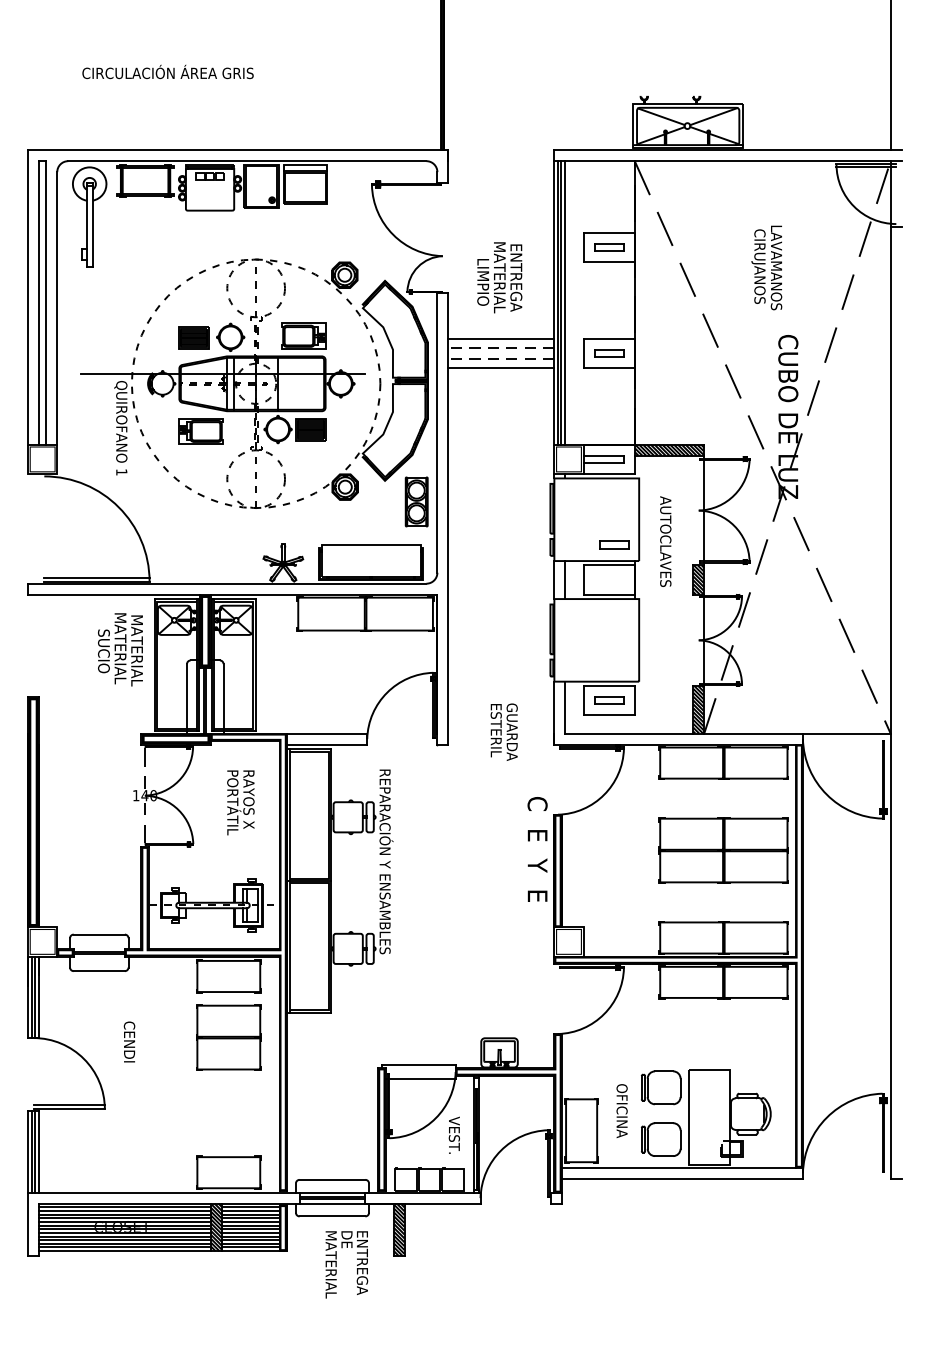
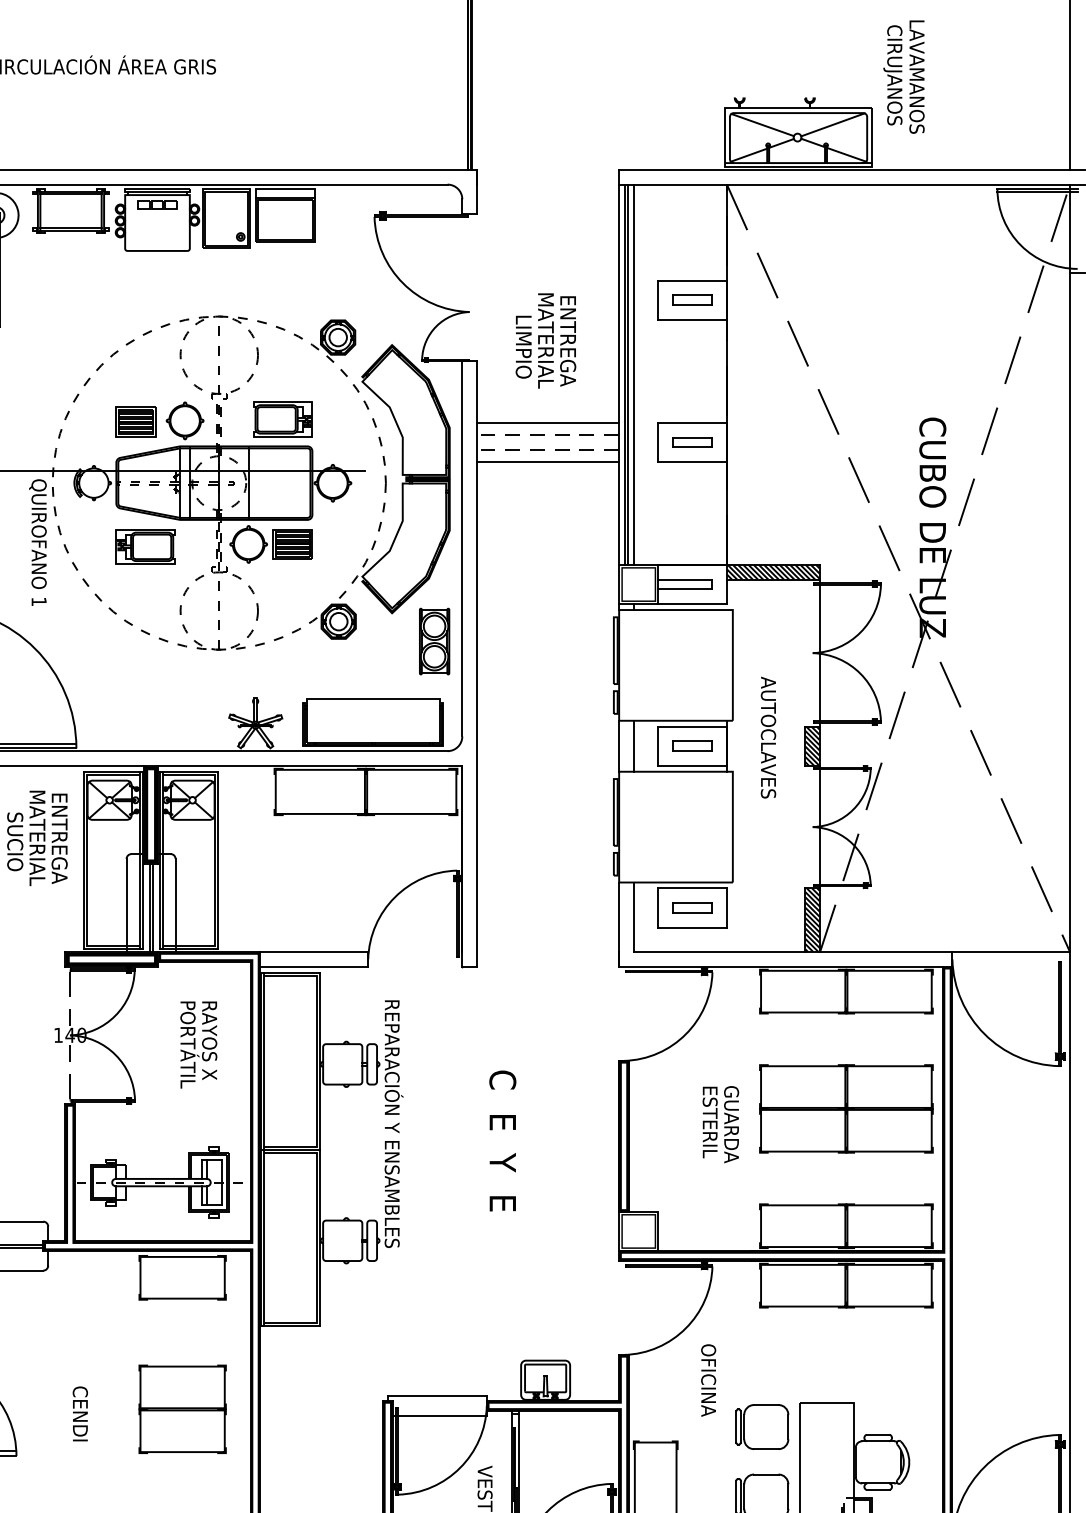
text: (766, 267) -> (903, 76), moved
text: (665, 541) -> (768, 737), moved
part: (614, 544) -> (693, 745), moved
text: (137, 651) -> (60, 842), MATERIAL -> ENTREGA
text: (503, 731) -> (719, 1123), moved
text: (537, 849) -> (502, 1141), moved
part: (228, 1037) -> (182, 1409), moved
text: (129, 1041) -> (80, 1413), moved
text: (621, 1110) -> (707, 1379), moved

